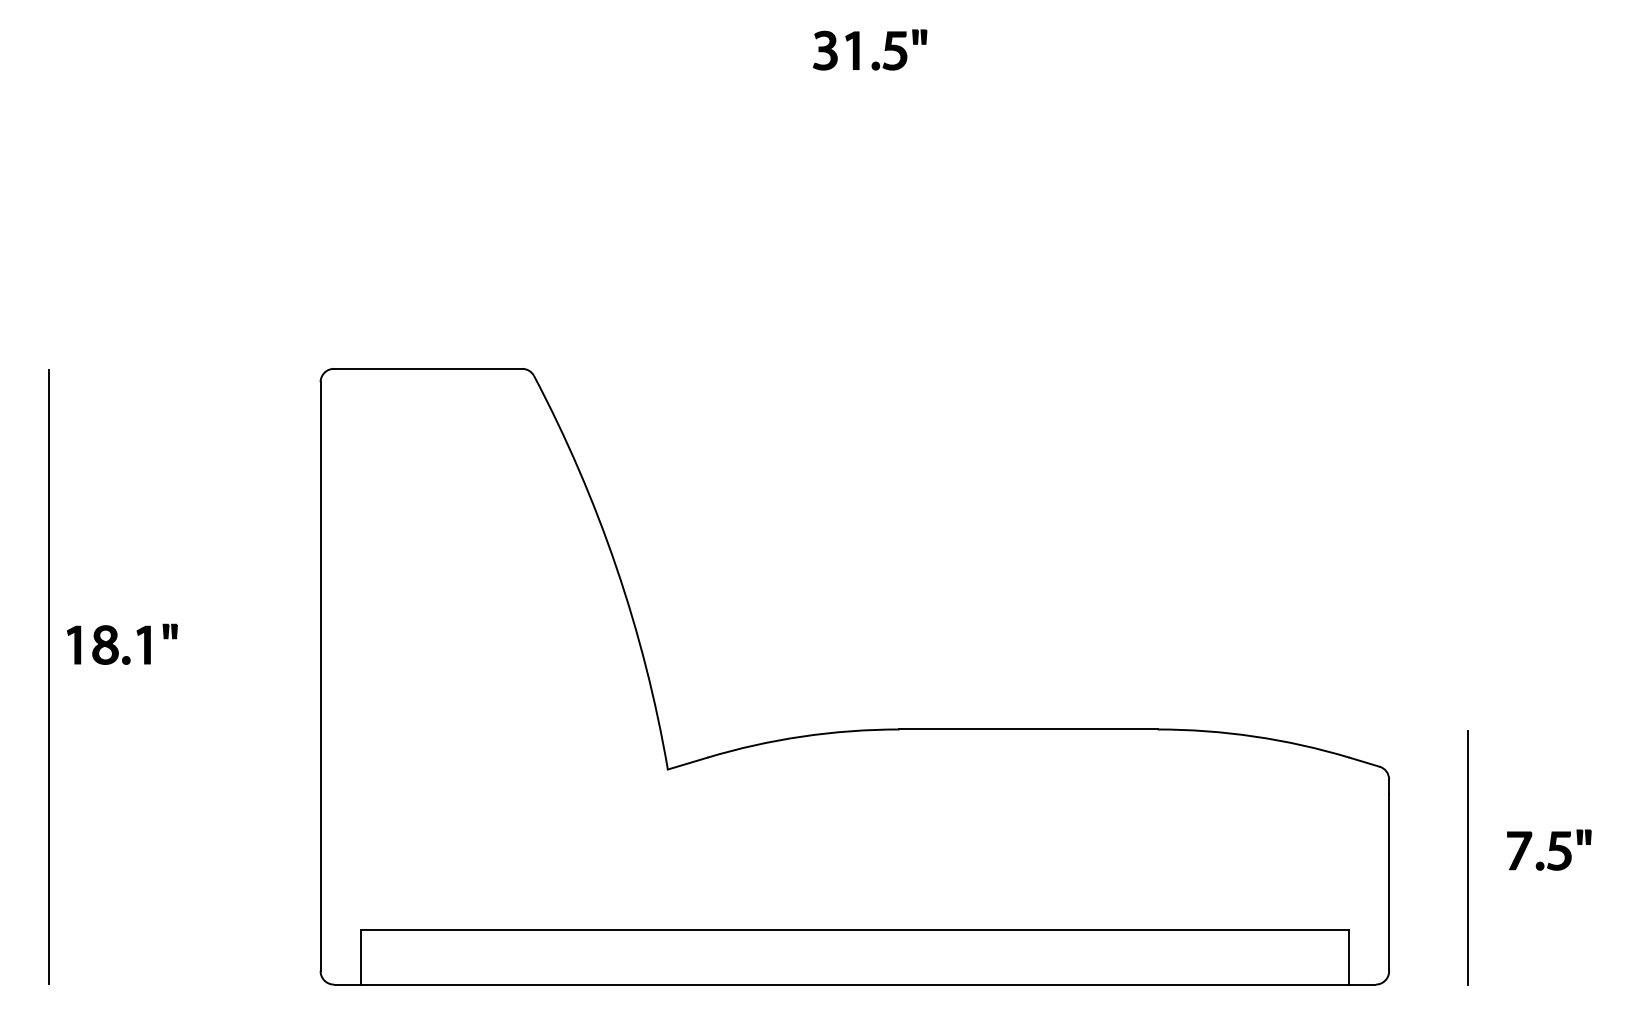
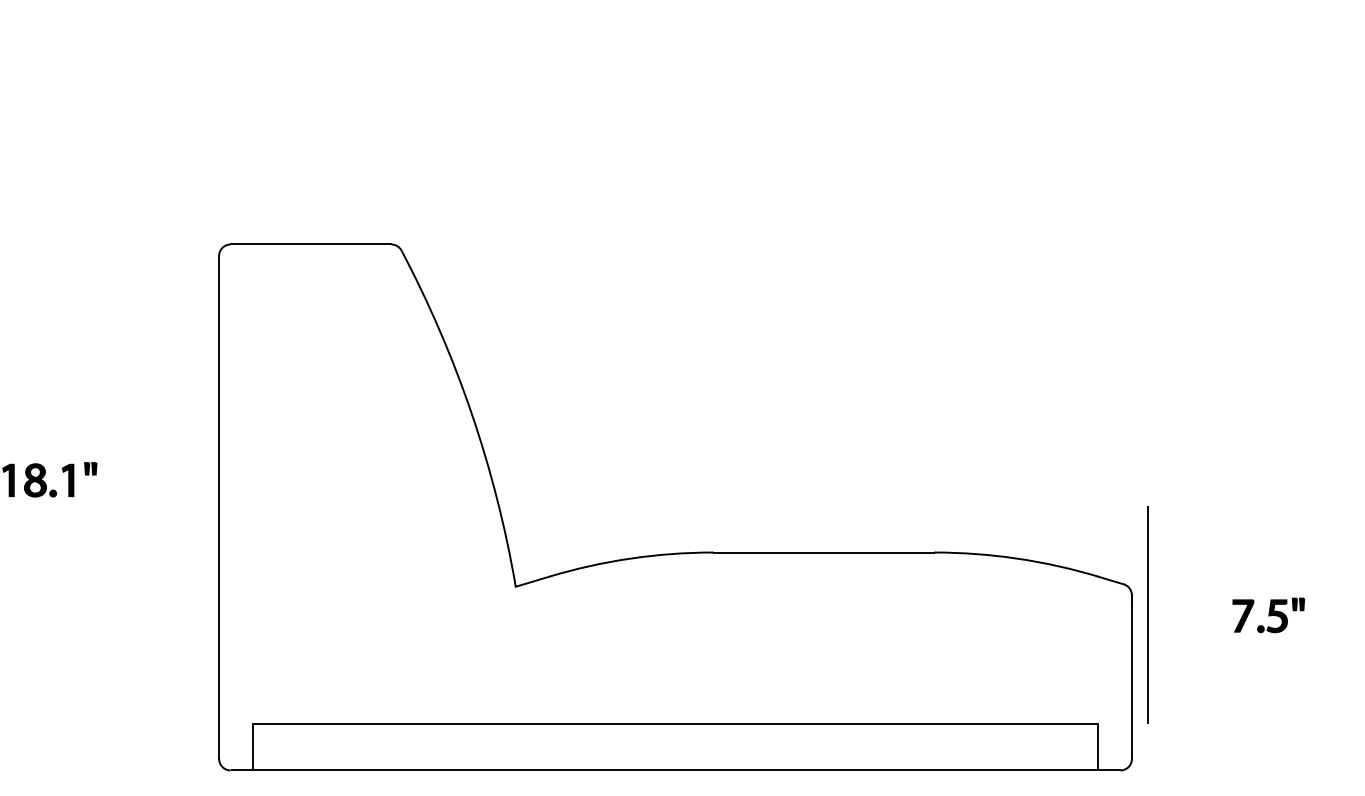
part: (1549, 849) -> (1268, 614), moved
line: (1467, 857) -> (1147, 614), moved

